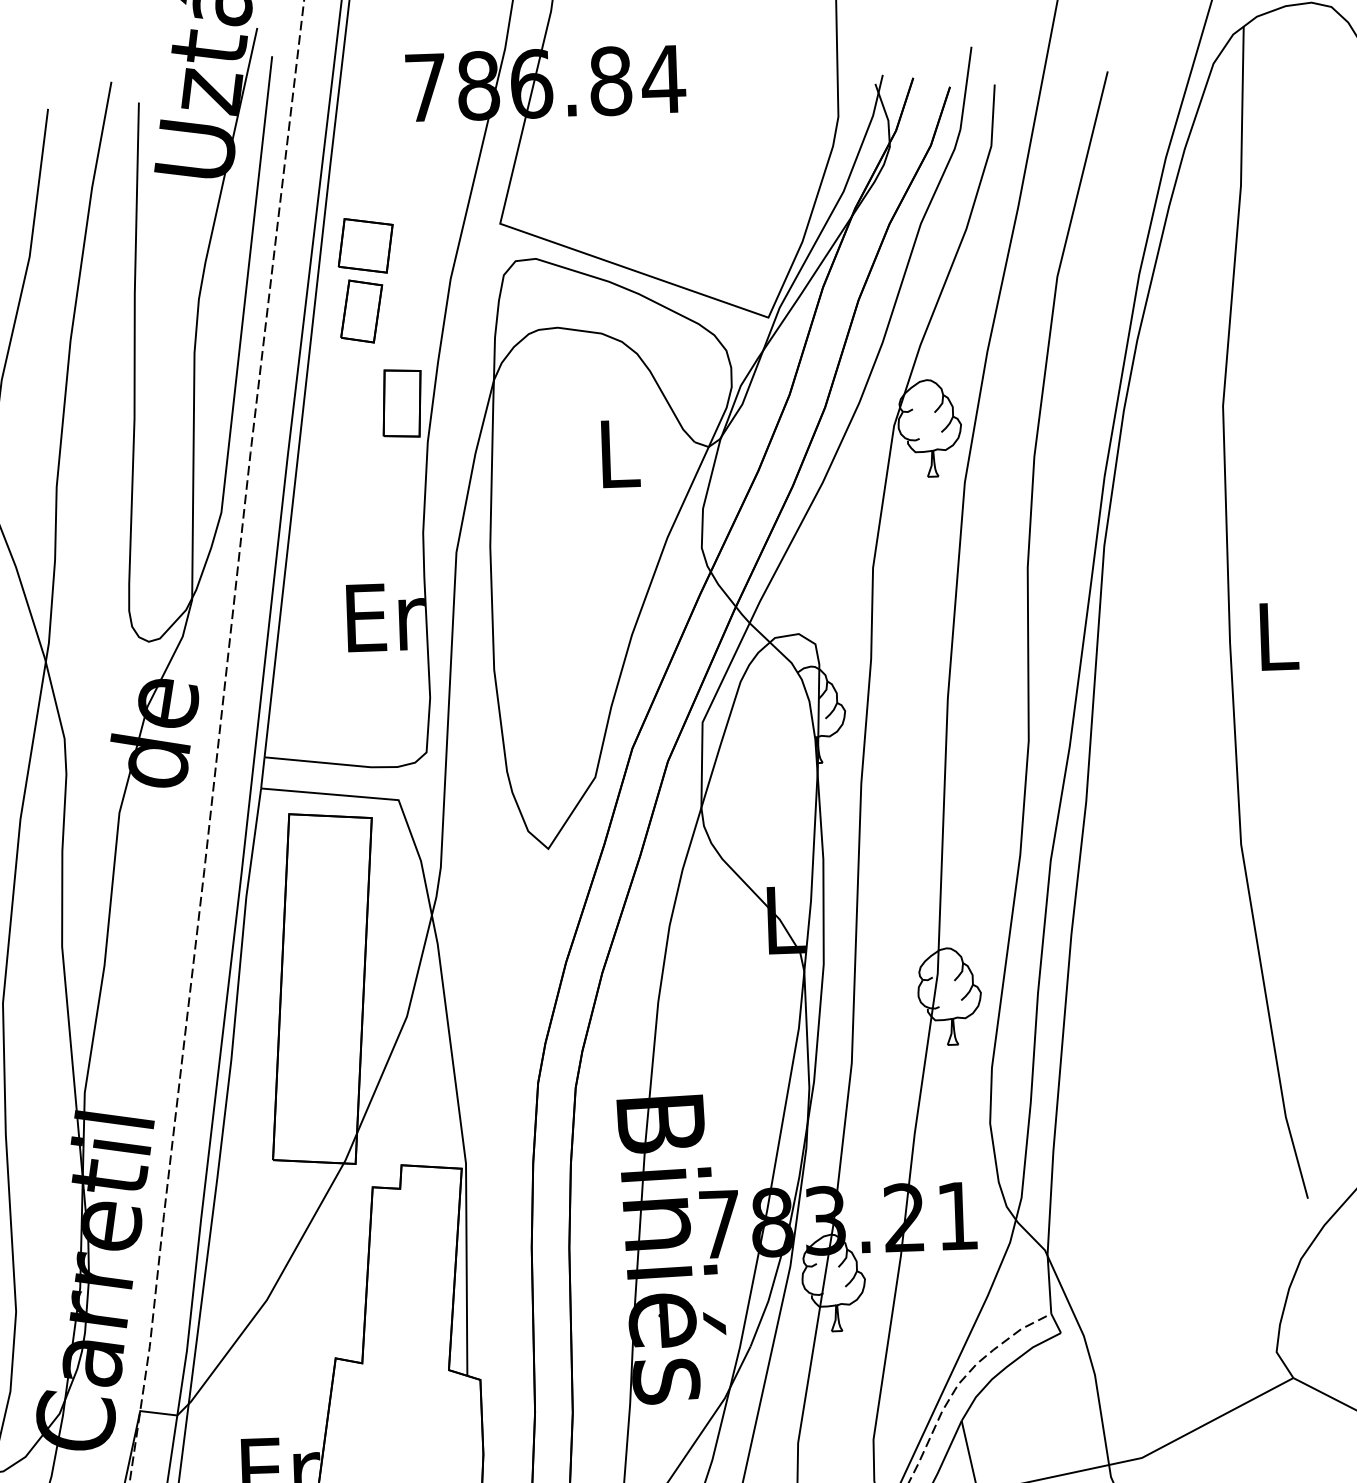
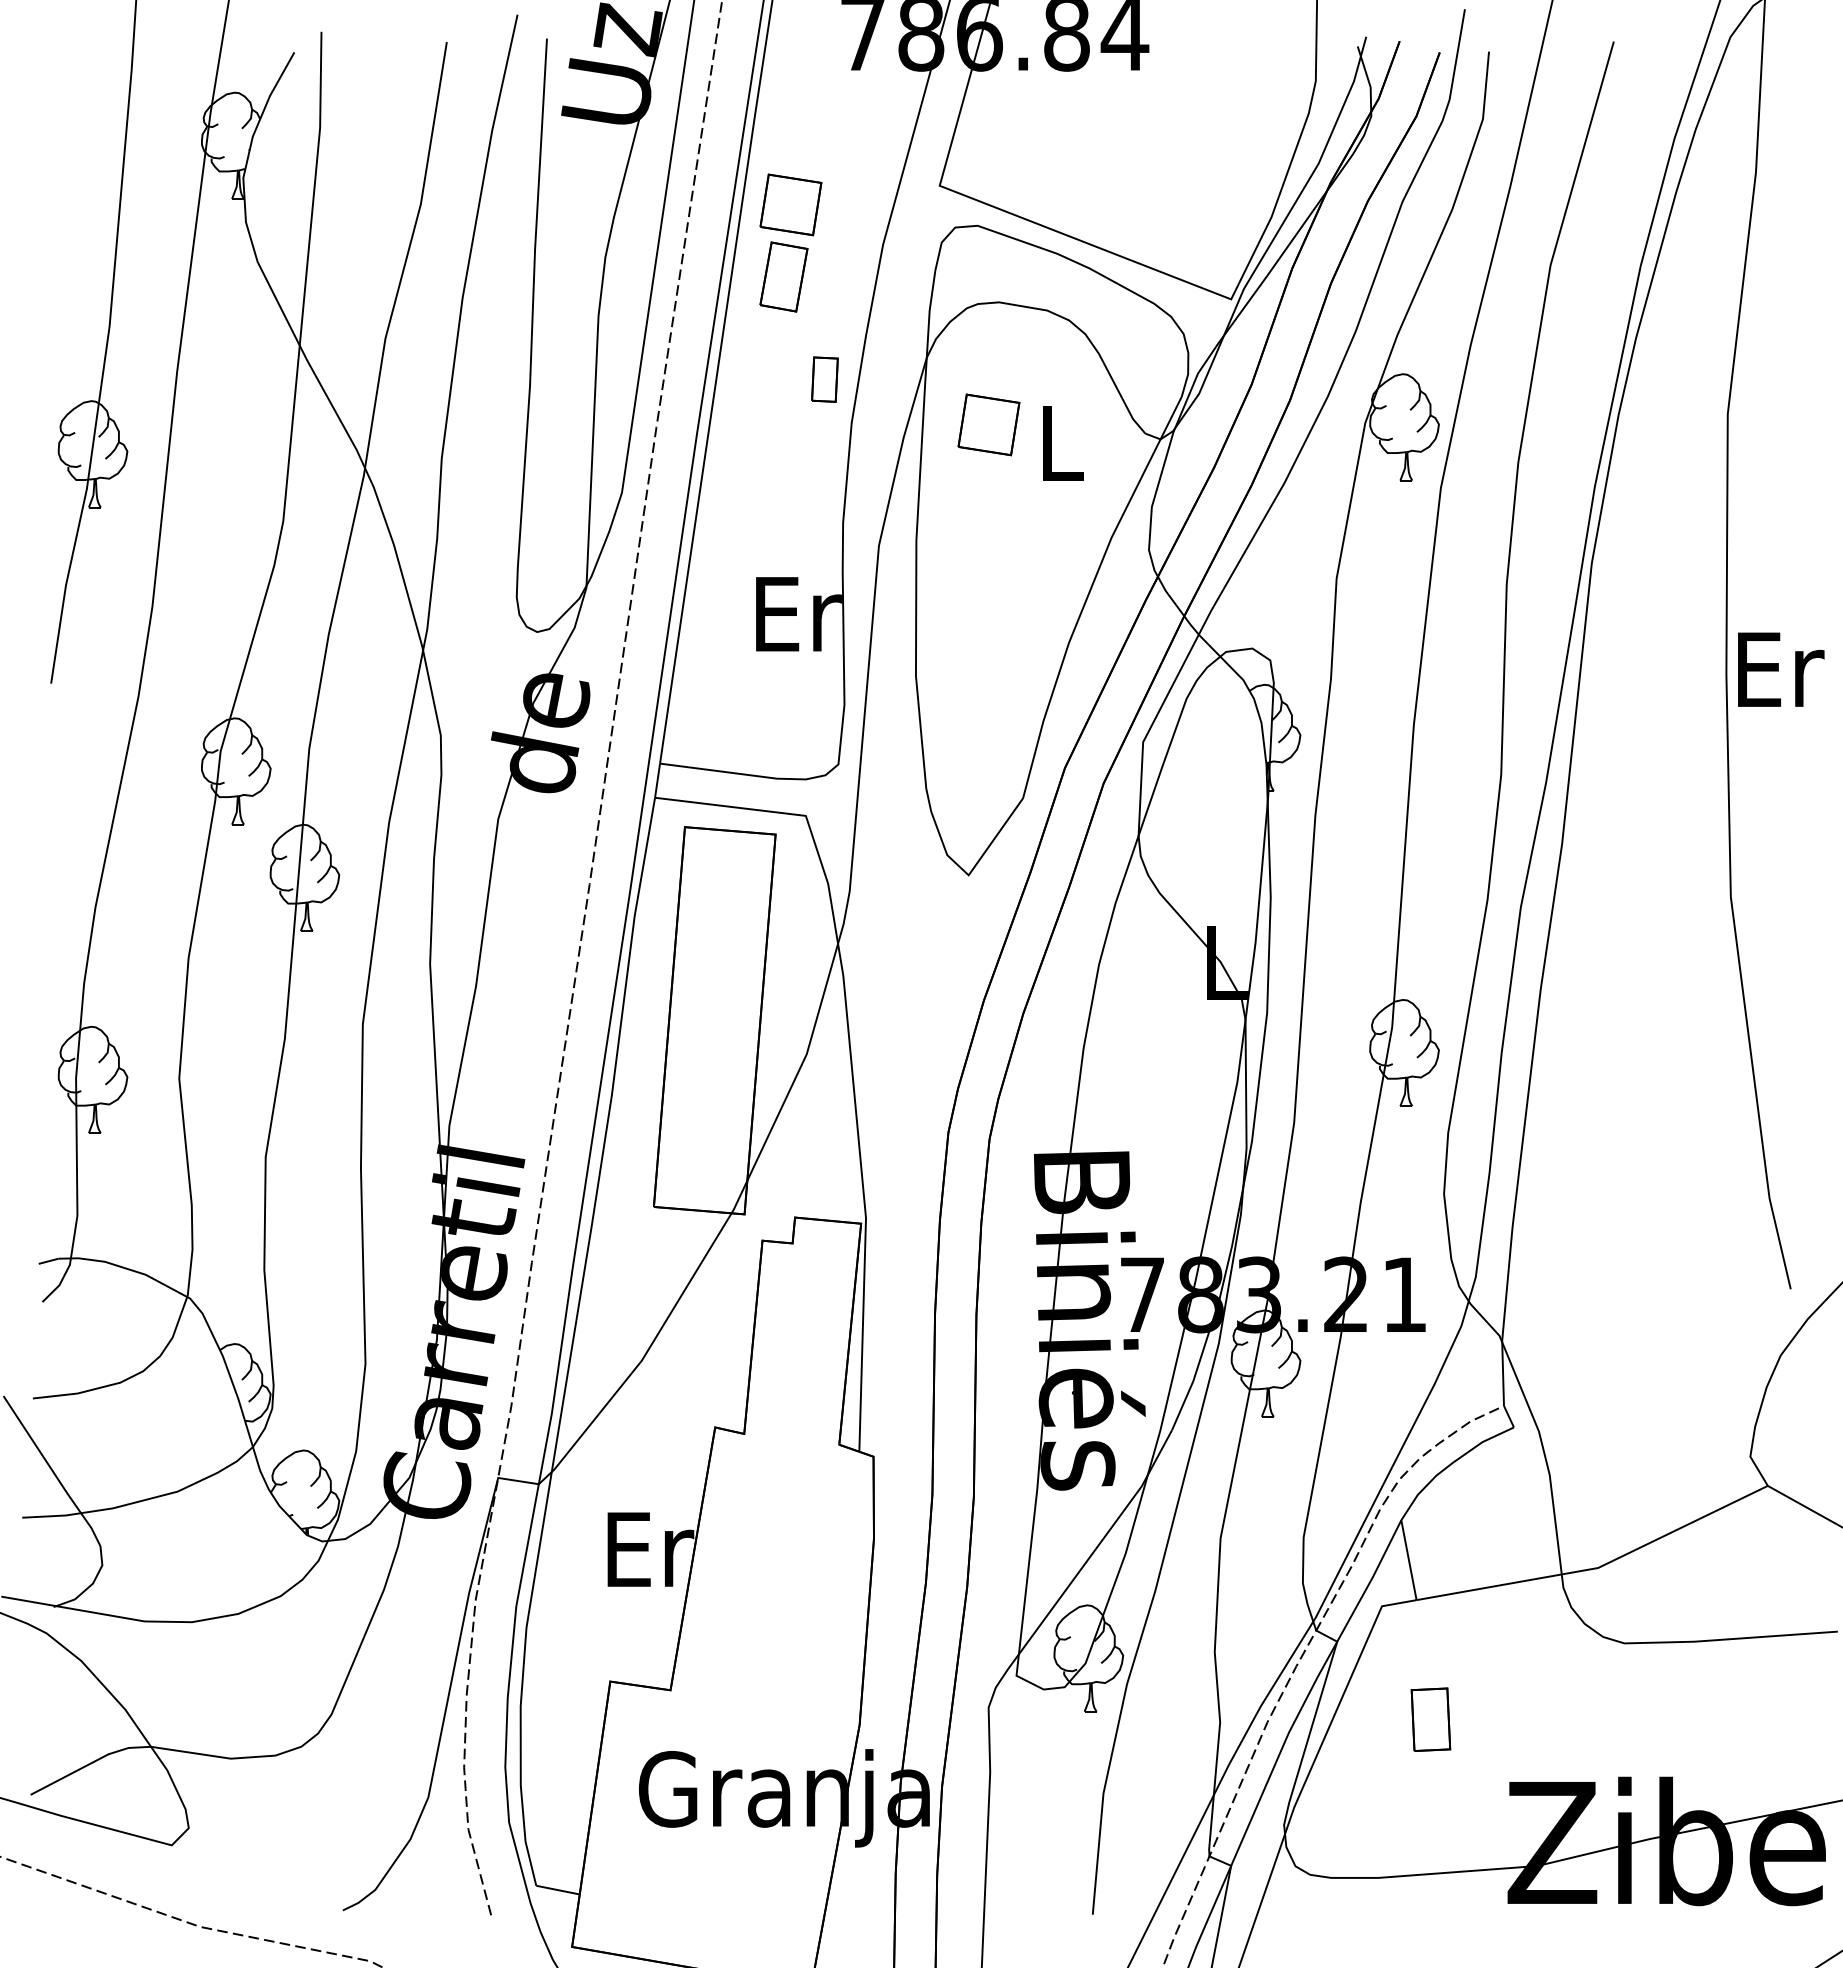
part: (401, 403) -> (824, 379), size x0.6
part: (552, 438) -> (988, 424), added
text: (1279, 636) -> (1781, 669), L -> Er

